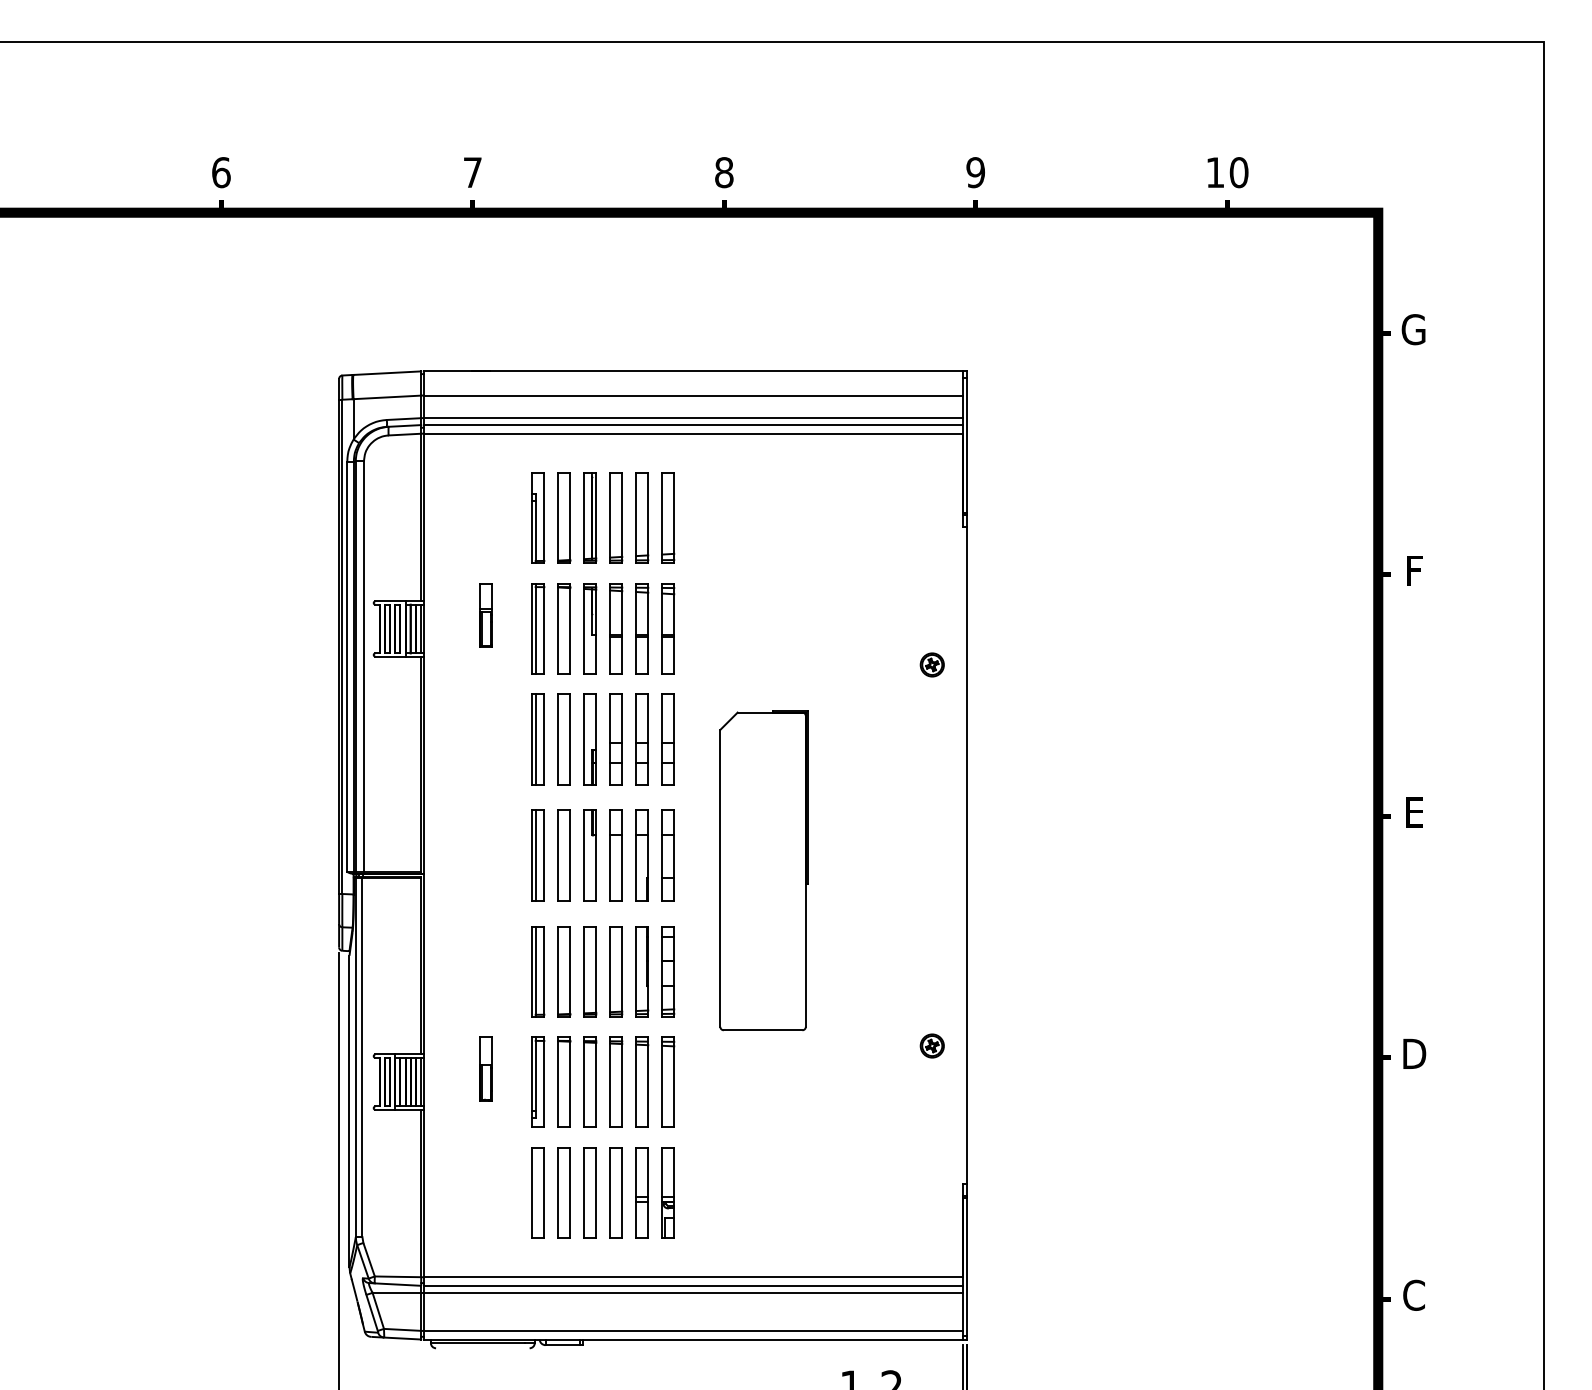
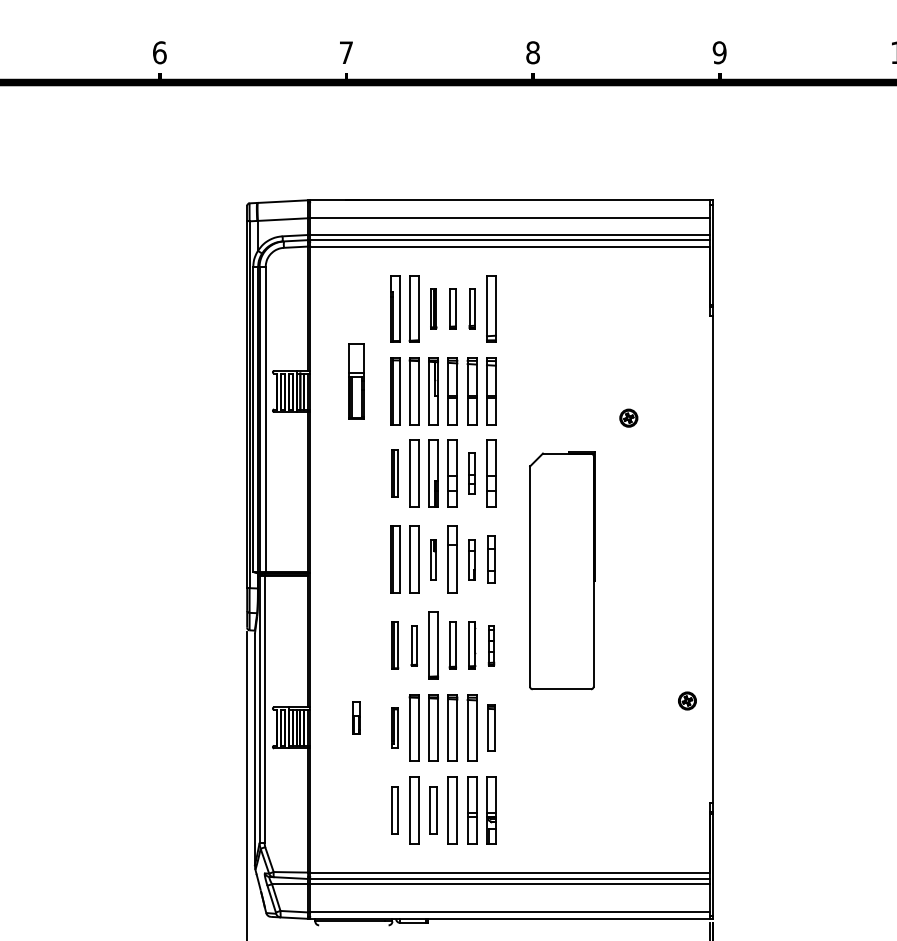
part: (590, 517) -> (433, 308), size x0.6
part: (616, 517) -> (453, 308), size x0.6
part: (642, 517) -> (472, 308), size x0.6
part: (485, 615) -> (355, 381), size x1.6
part: (931, 664) -> (628, 417), moved
part: (537, 739) -> (394, 473), size x0.7
part: (641, 739) -> (471, 473), size x0.6
part: (589, 855) -> (433, 559), size x0.6
part: (641, 855) -> (471, 559), size x0.6
part: (667, 855) -> (490, 559), size x0.7
part: (538, 971) -> (395, 645), size x0.7
part: (564, 971) -> (414, 645), size x0.6
part: (616, 971) -> (453, 645), size x0.7
part: (642, 971) -> (472, 645), size x0.7
part: (668, 971) -> (491, 645), size x0.6
part: (485, 1068) -> (355, 717), size x0.7
part: (538, 1081) -> (395, 727), size x0.6
part: (668, 1081) -> (491, 727), size x0.7
part: (537, 1192) -> (394, 809), size x0.7
part: (589, 1192) -> (433, 809), size x0.7

